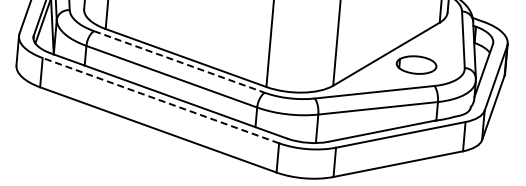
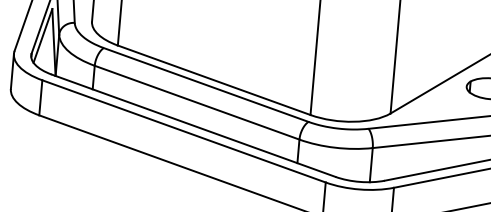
line: (179, 61) -> (206, 84), dashed -> solid
line: (160, 100) -> (183, 131), dashed -> solid

